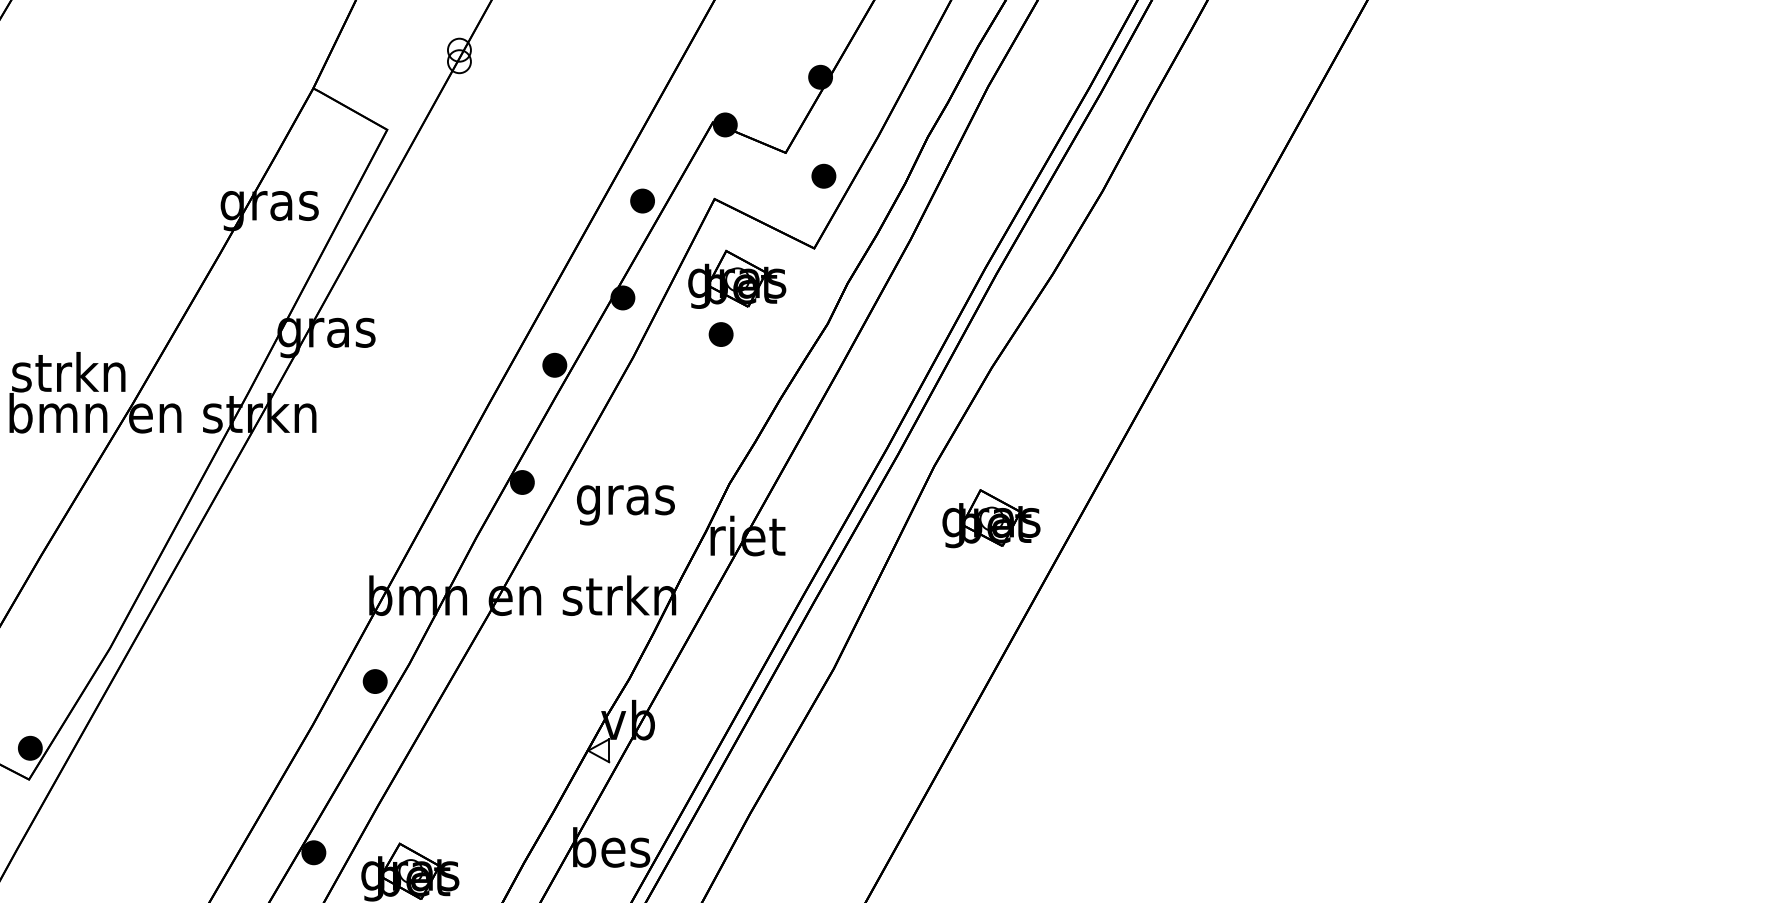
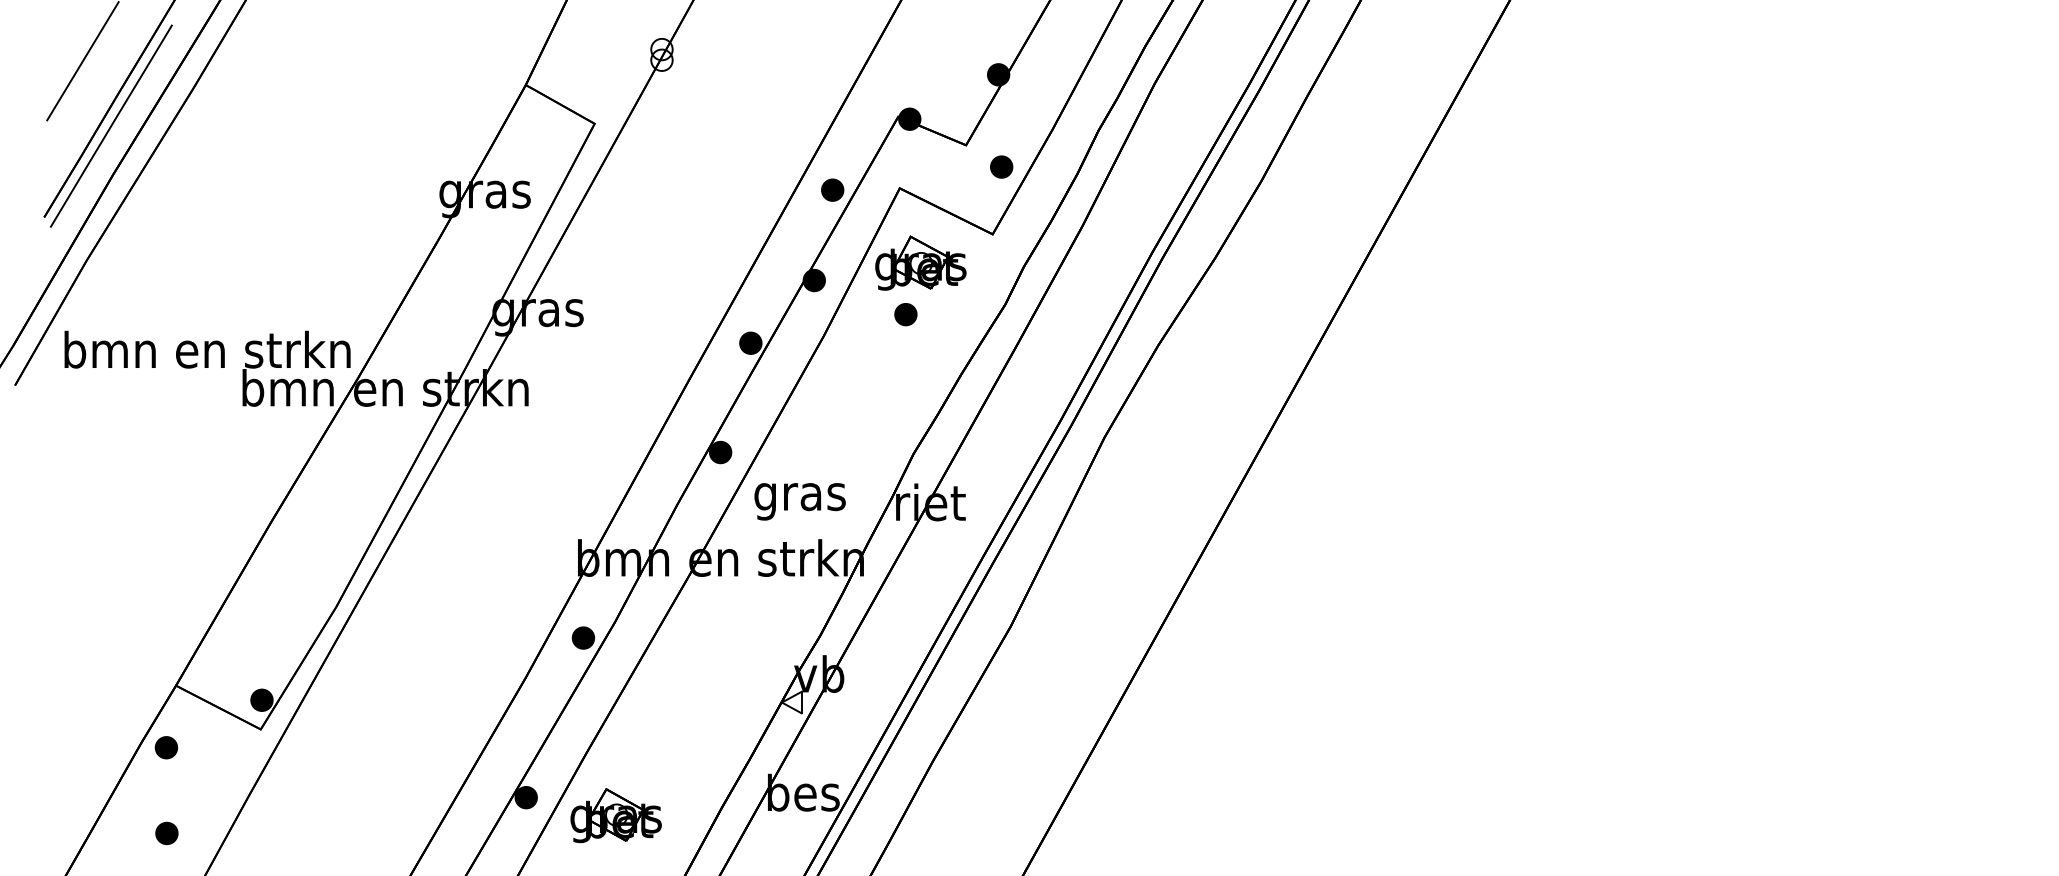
text: (625, 505) -> (799, 501), moved
part: (991, 517) -> (1157, 485), removed

